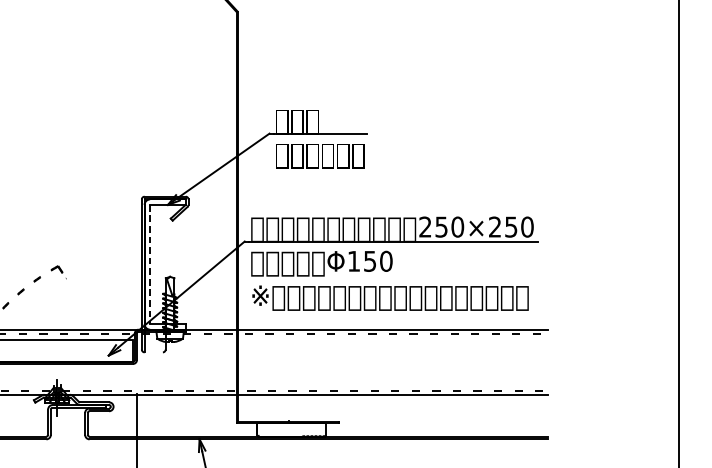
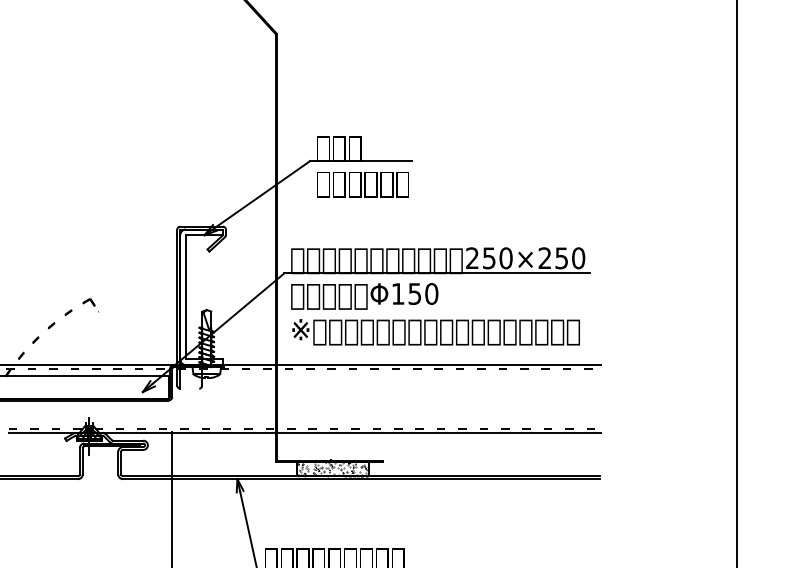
line: (149, 264) -> (185, 297), dashed -> solid
hatch: (290, 430) -> (332, 469), added

